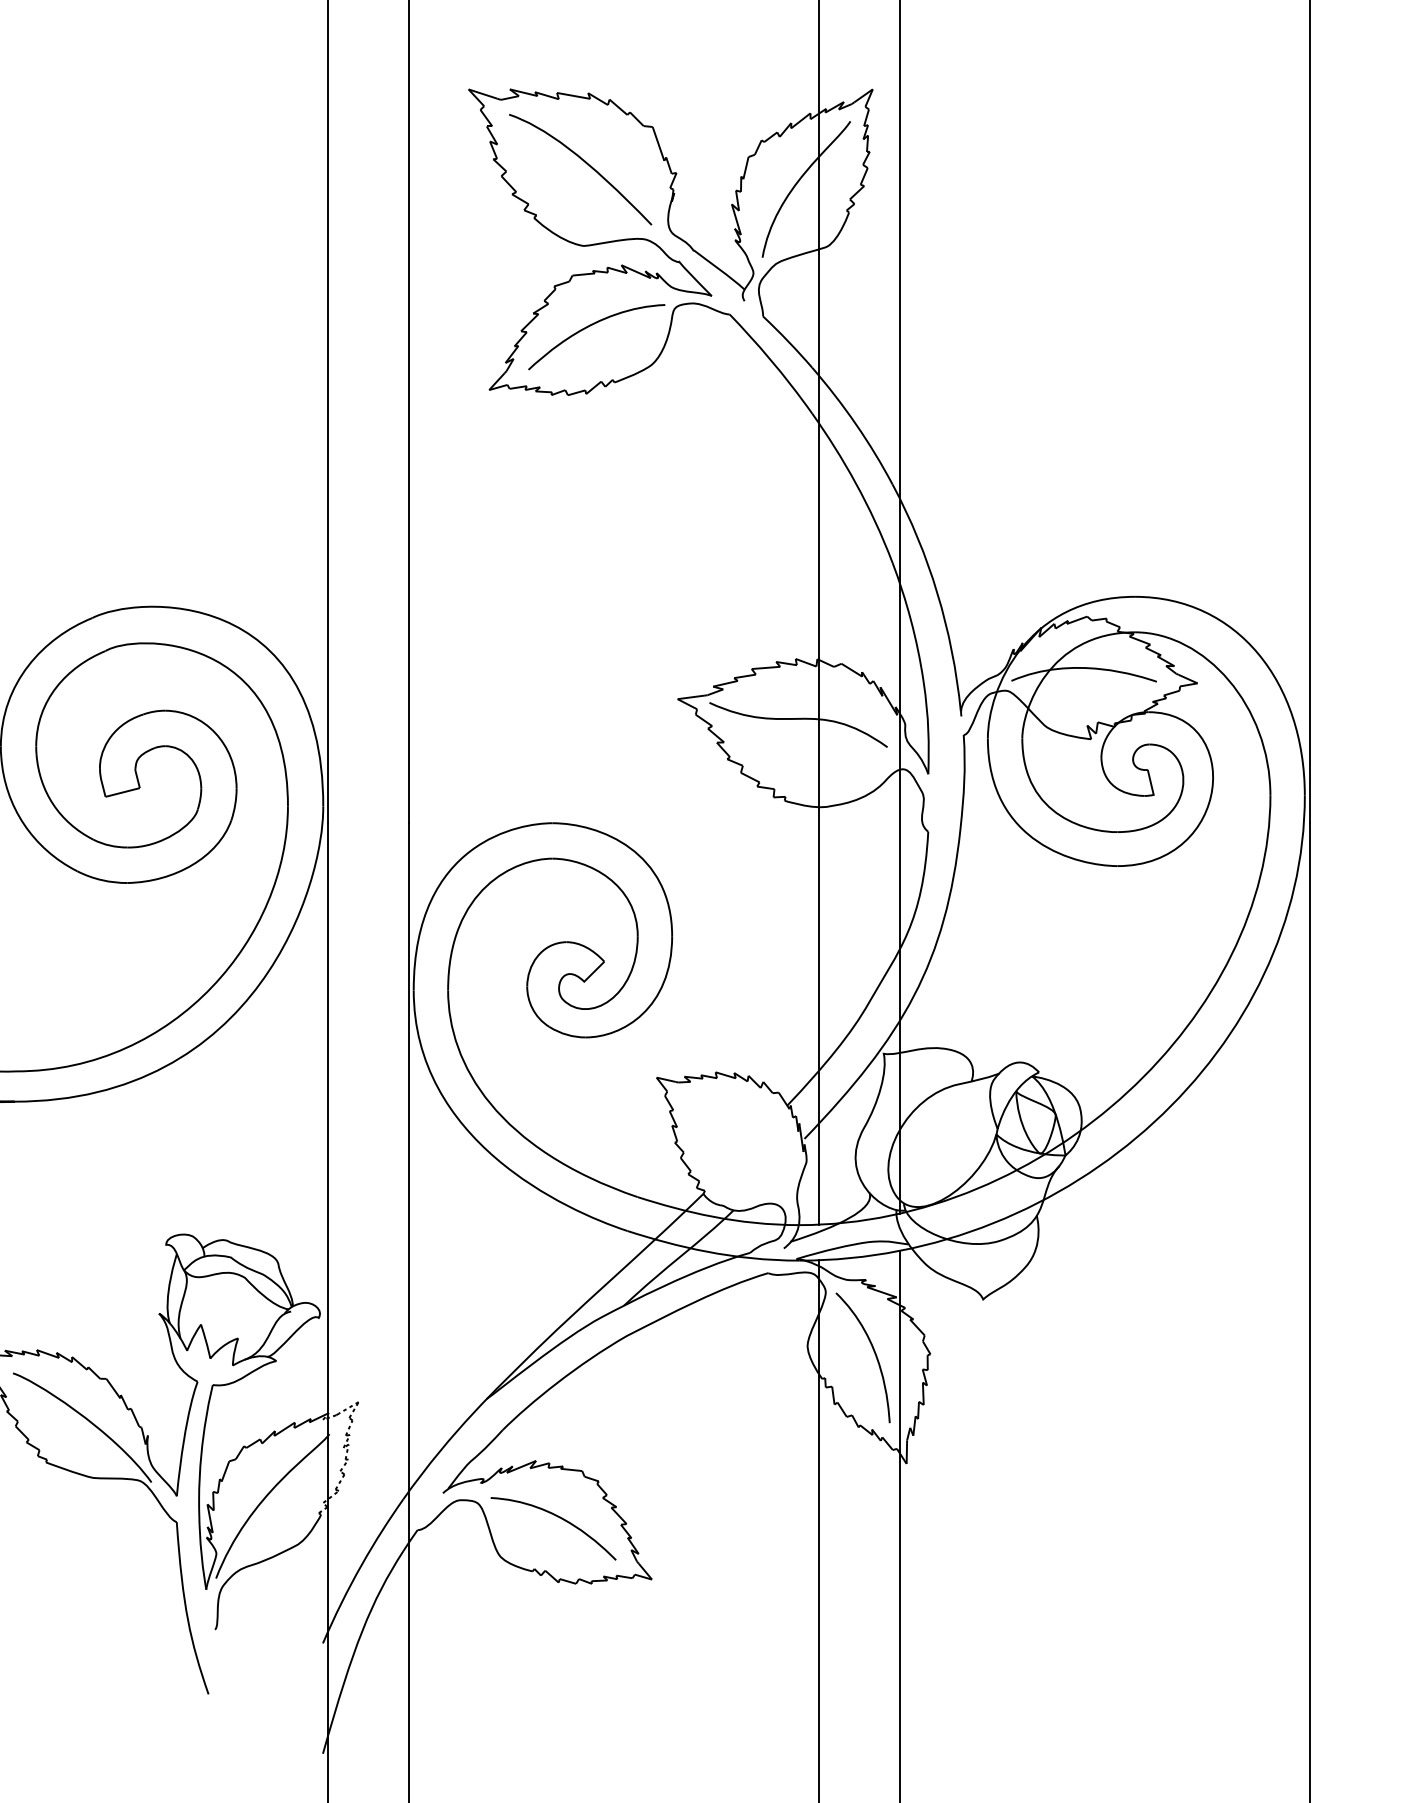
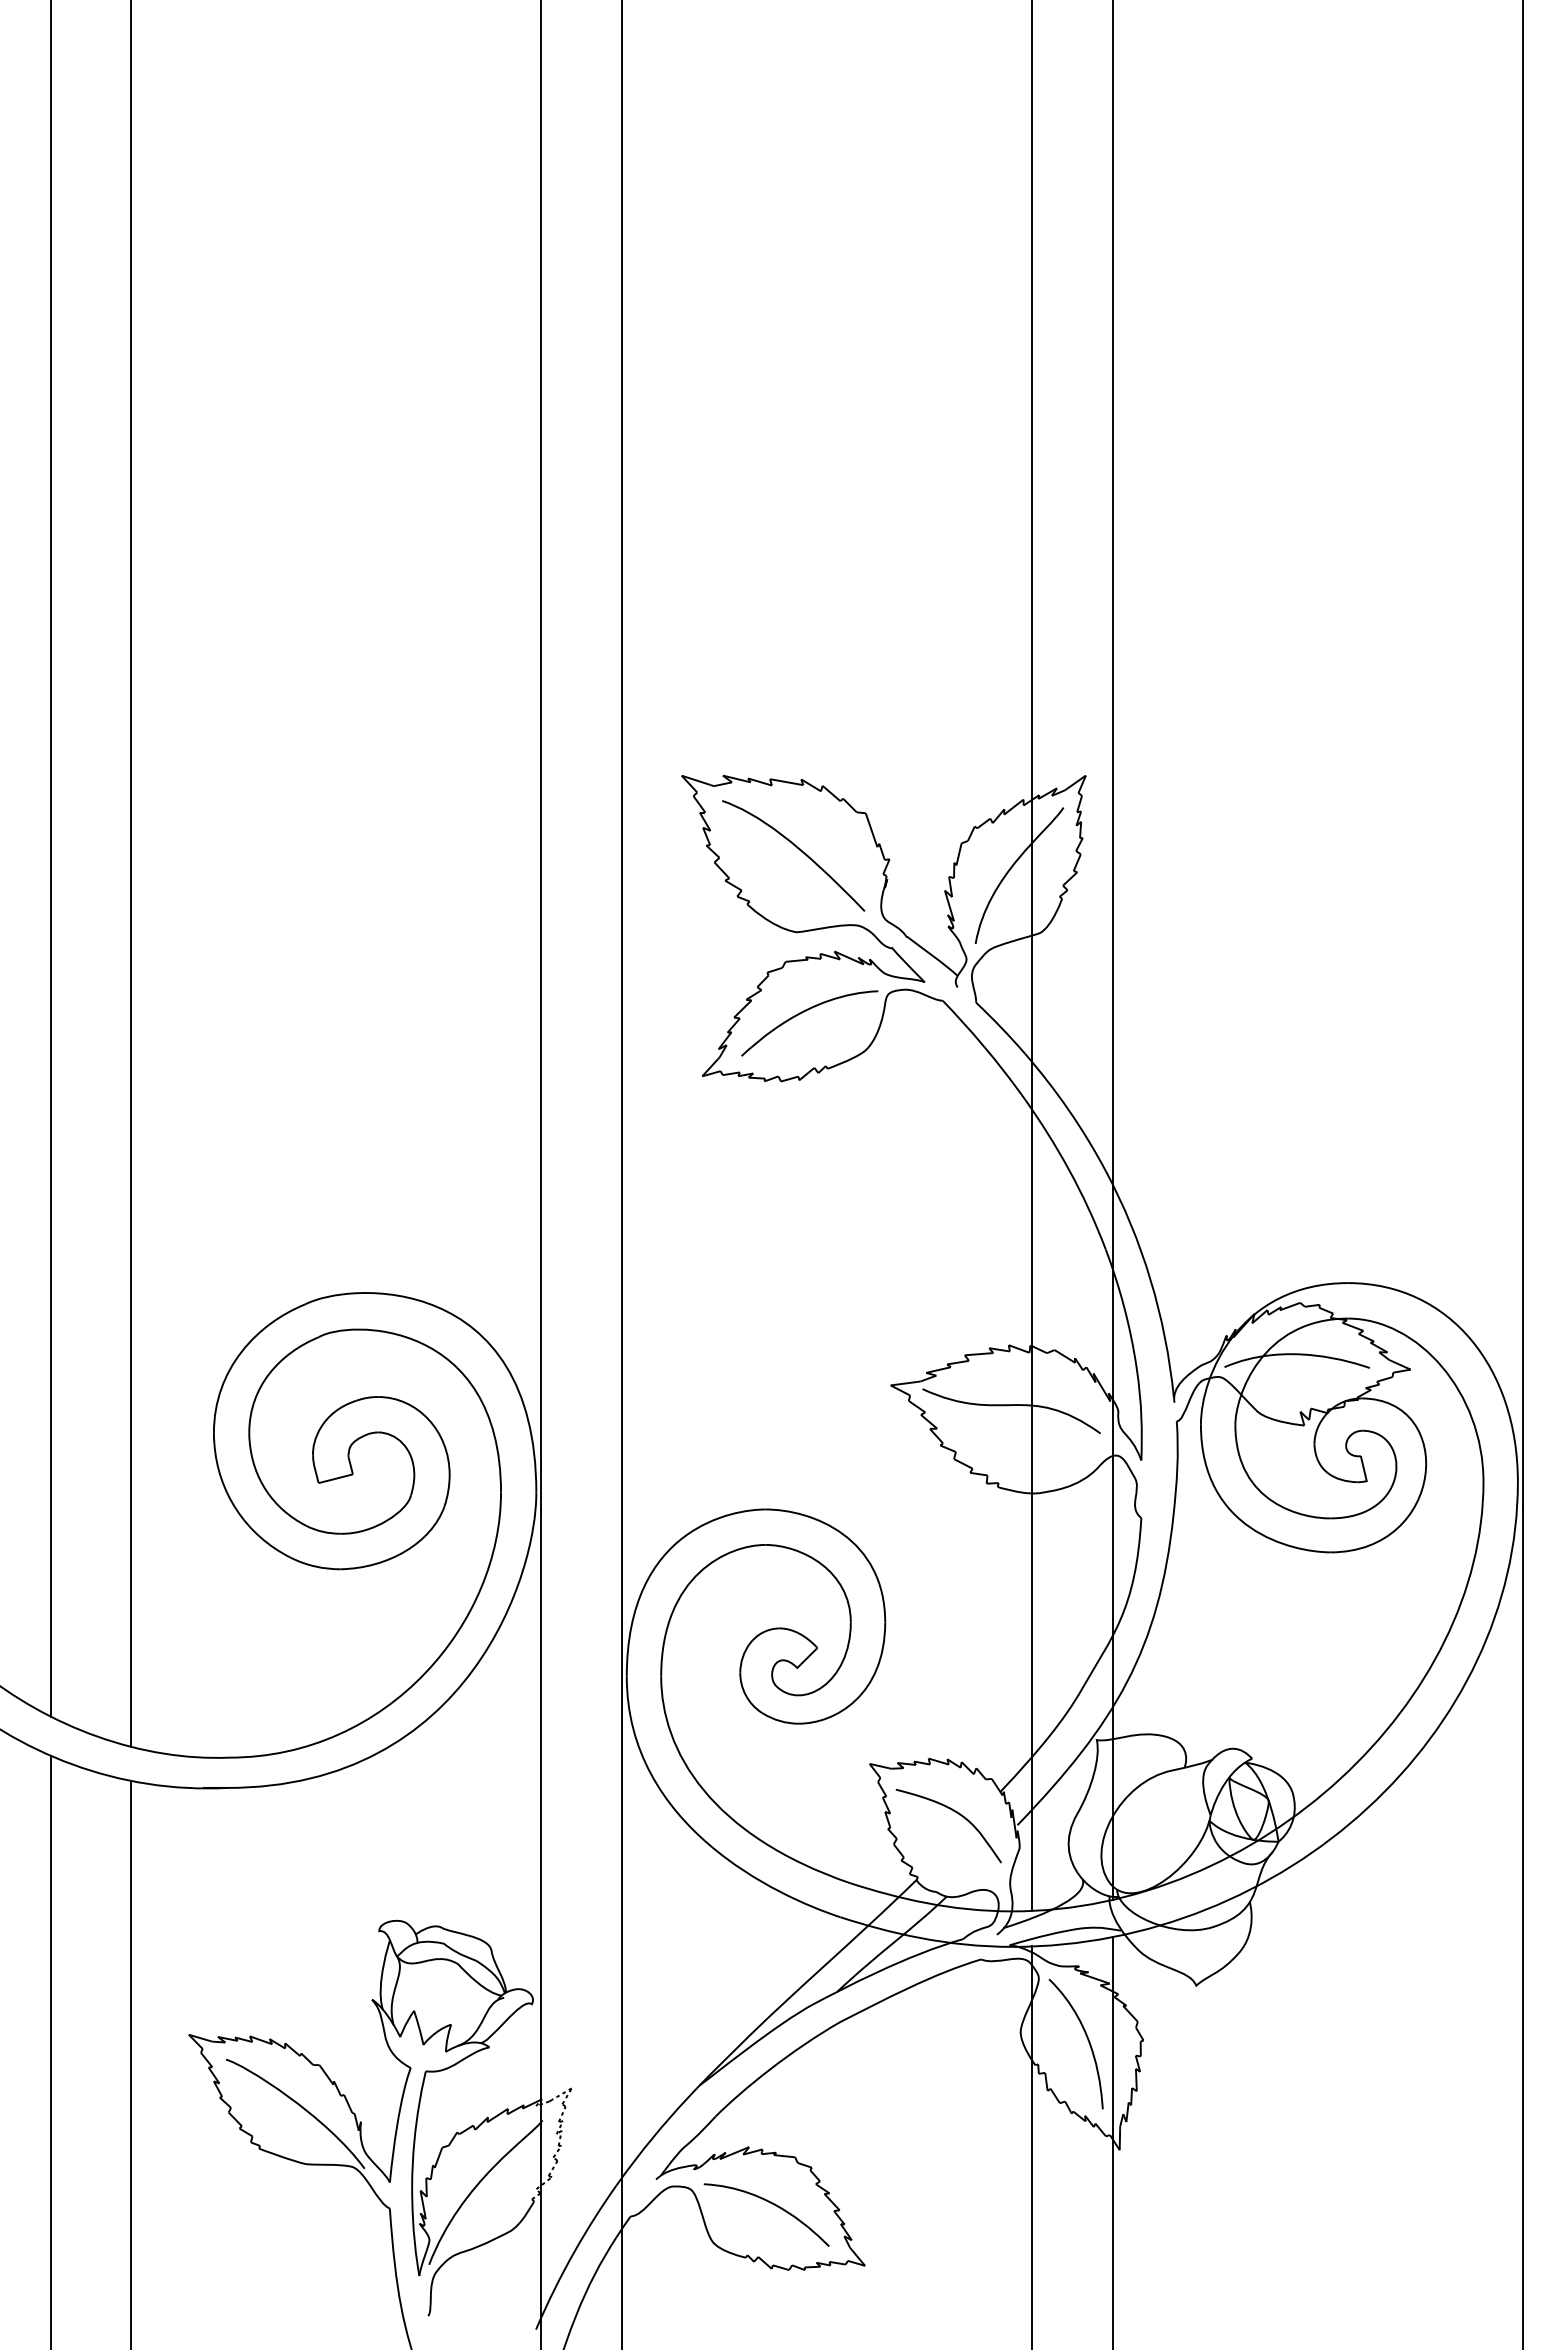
curve: (743, 1127) -> (956, 1813), added

